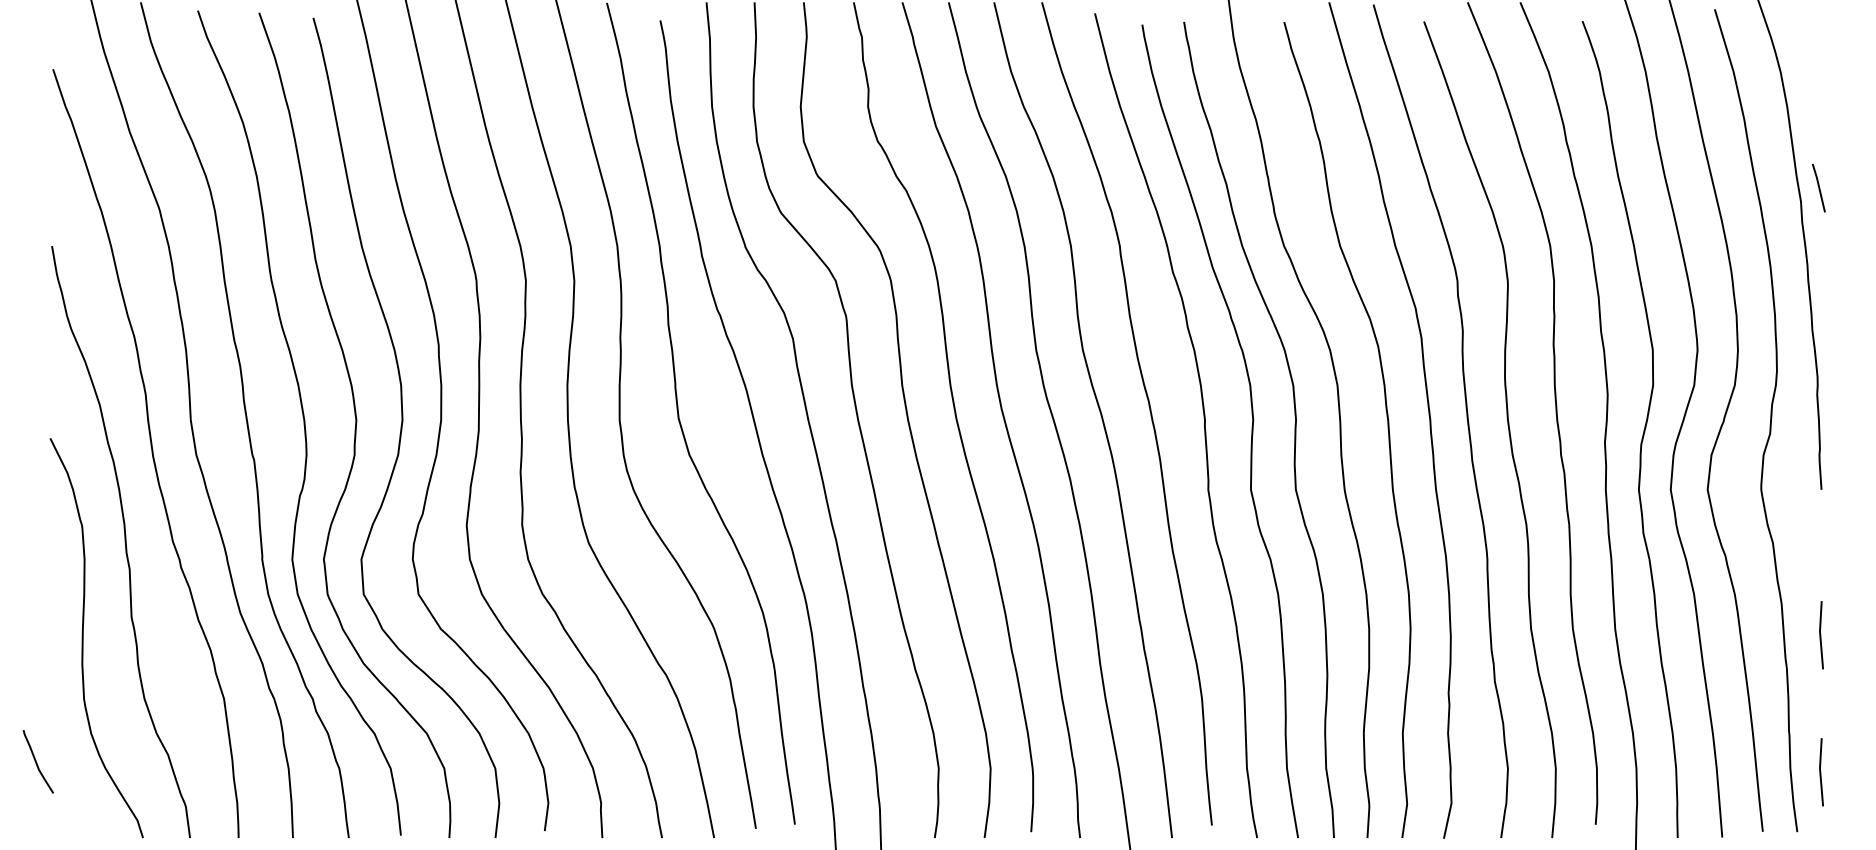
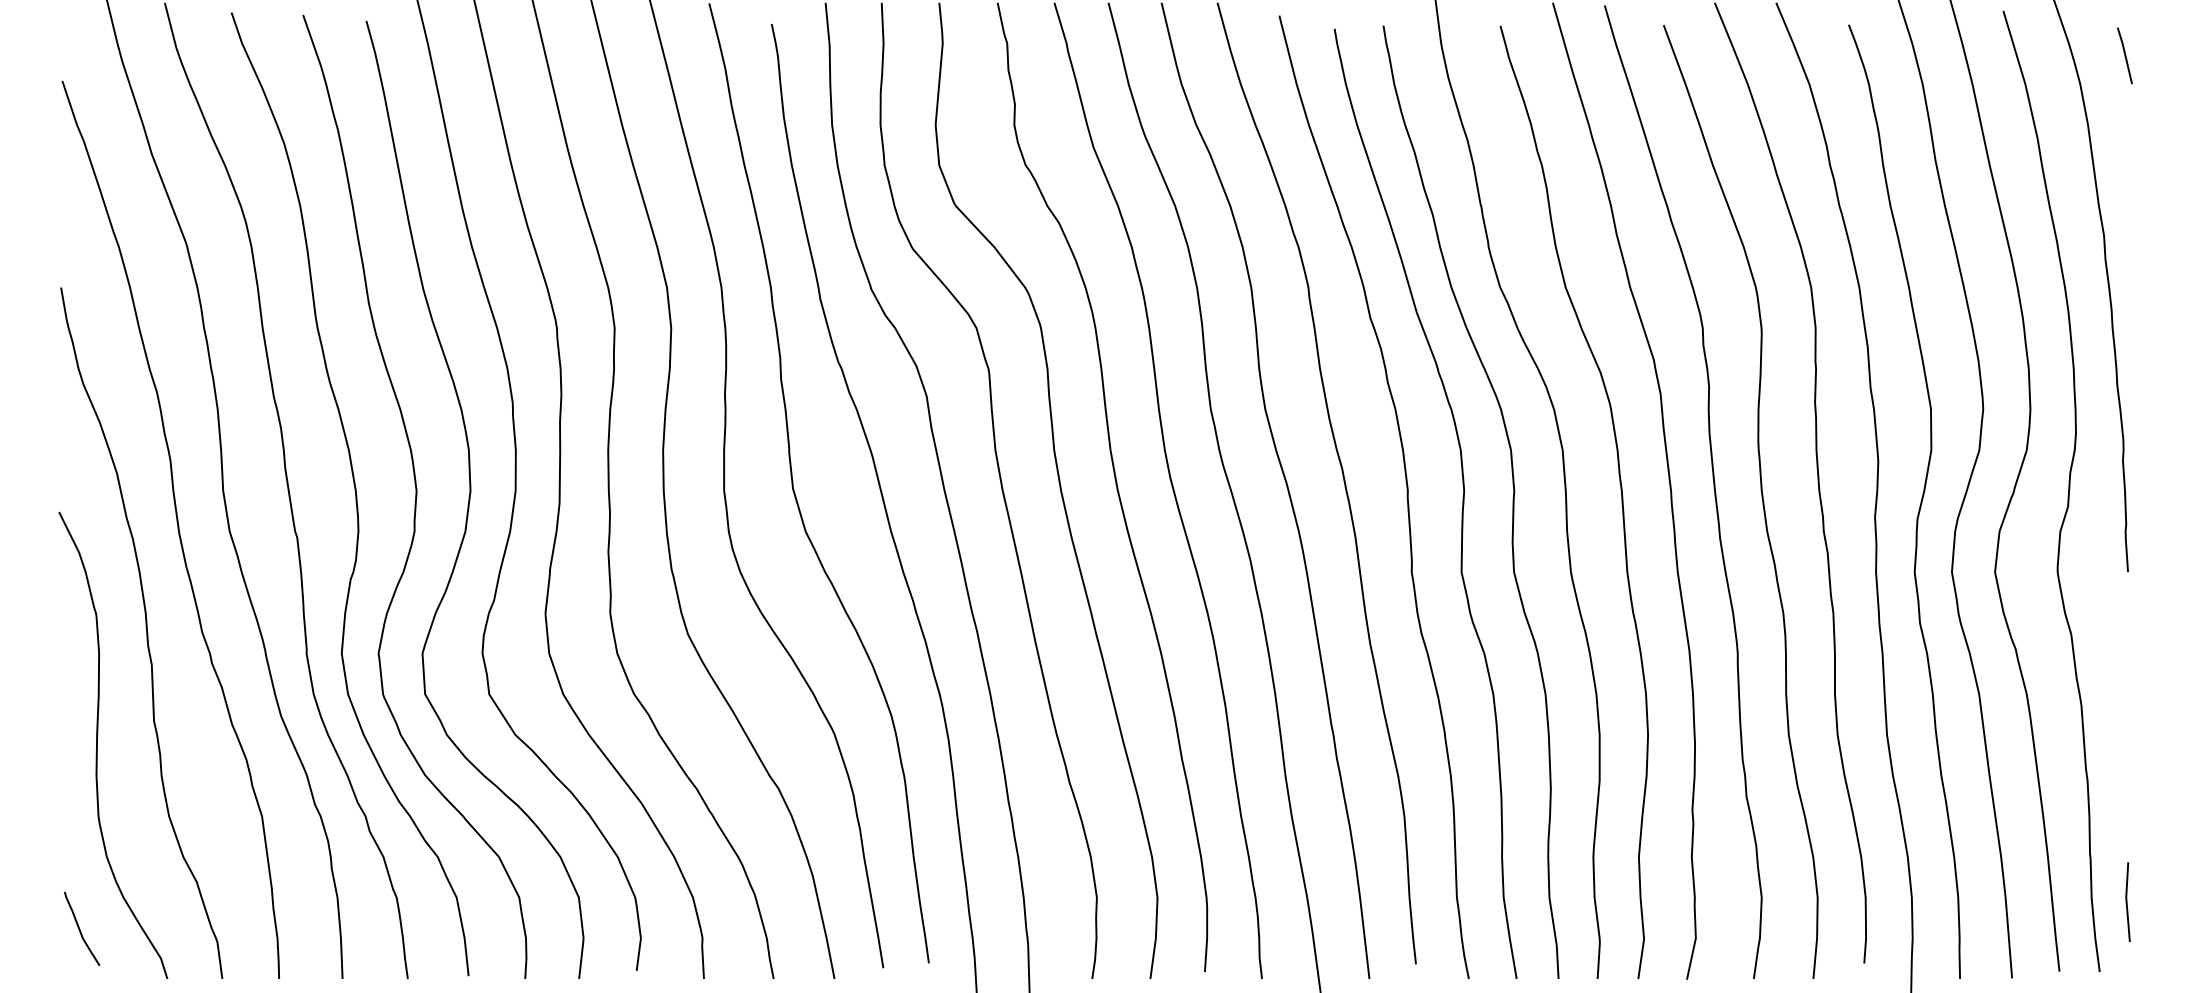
line: (1818, 187) -> (2124, 55), moved
line: (1821, 634) -> (2127, 741), removed
curve: (36, 761) -> (80, 928), moved

